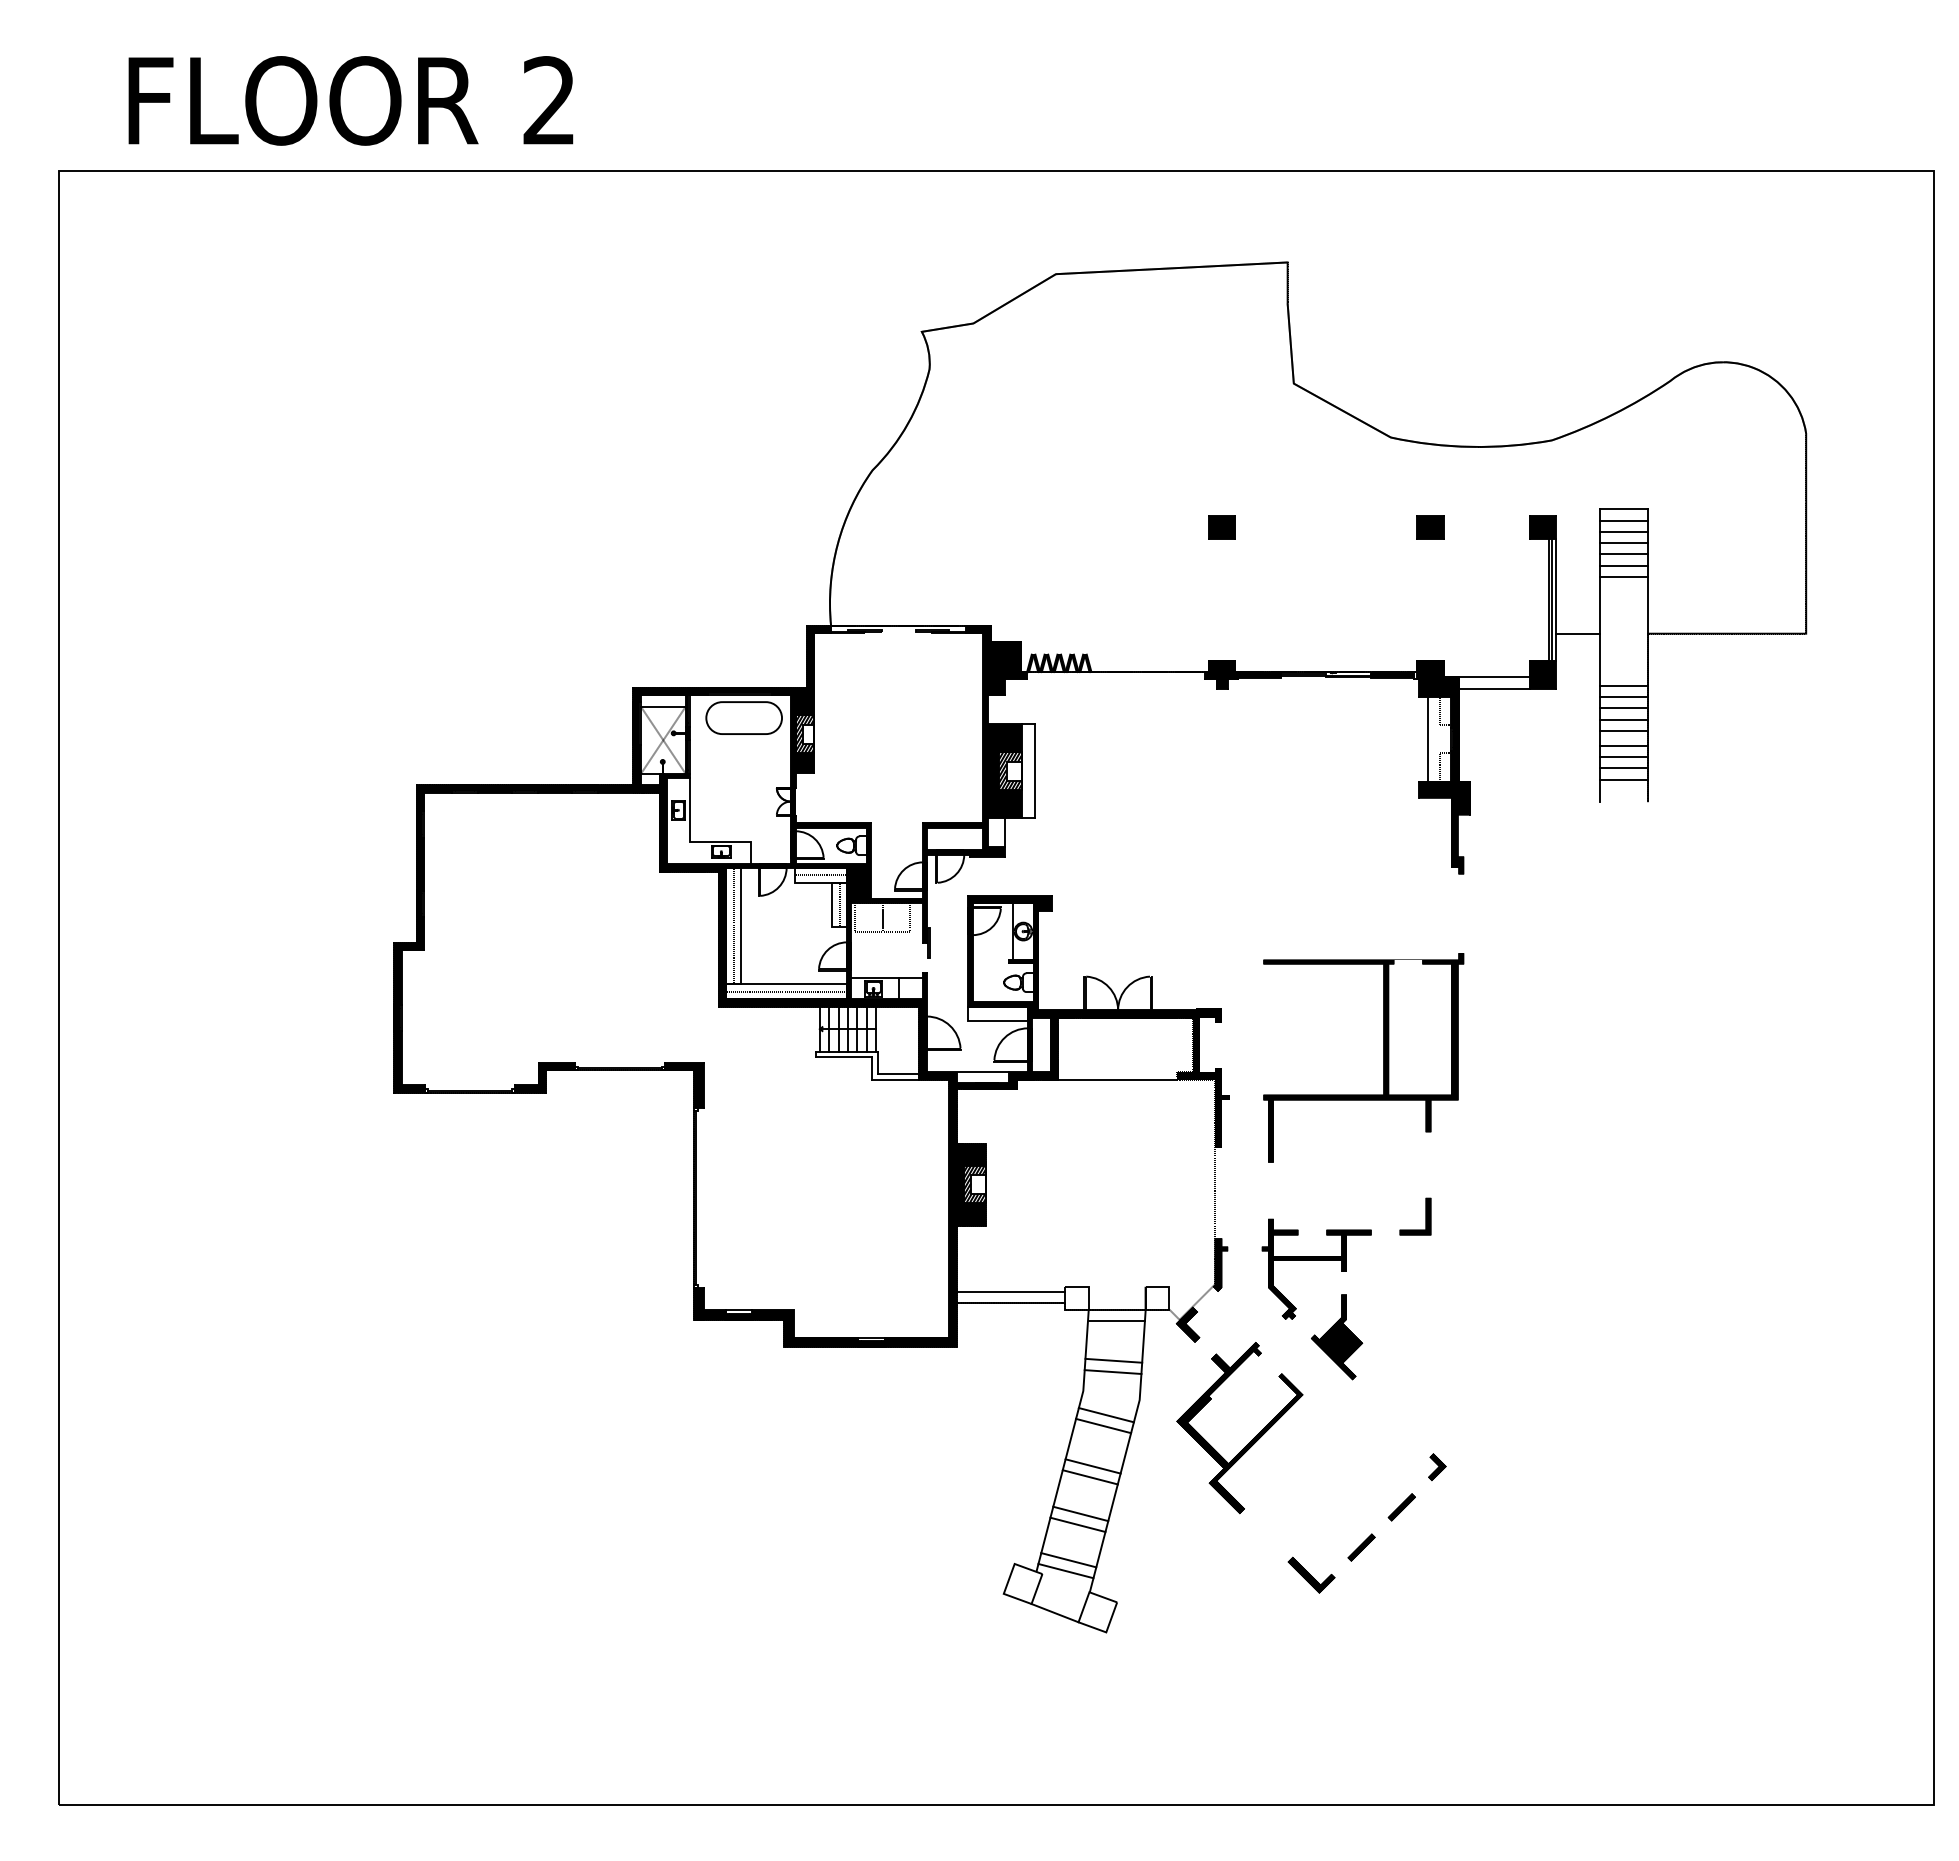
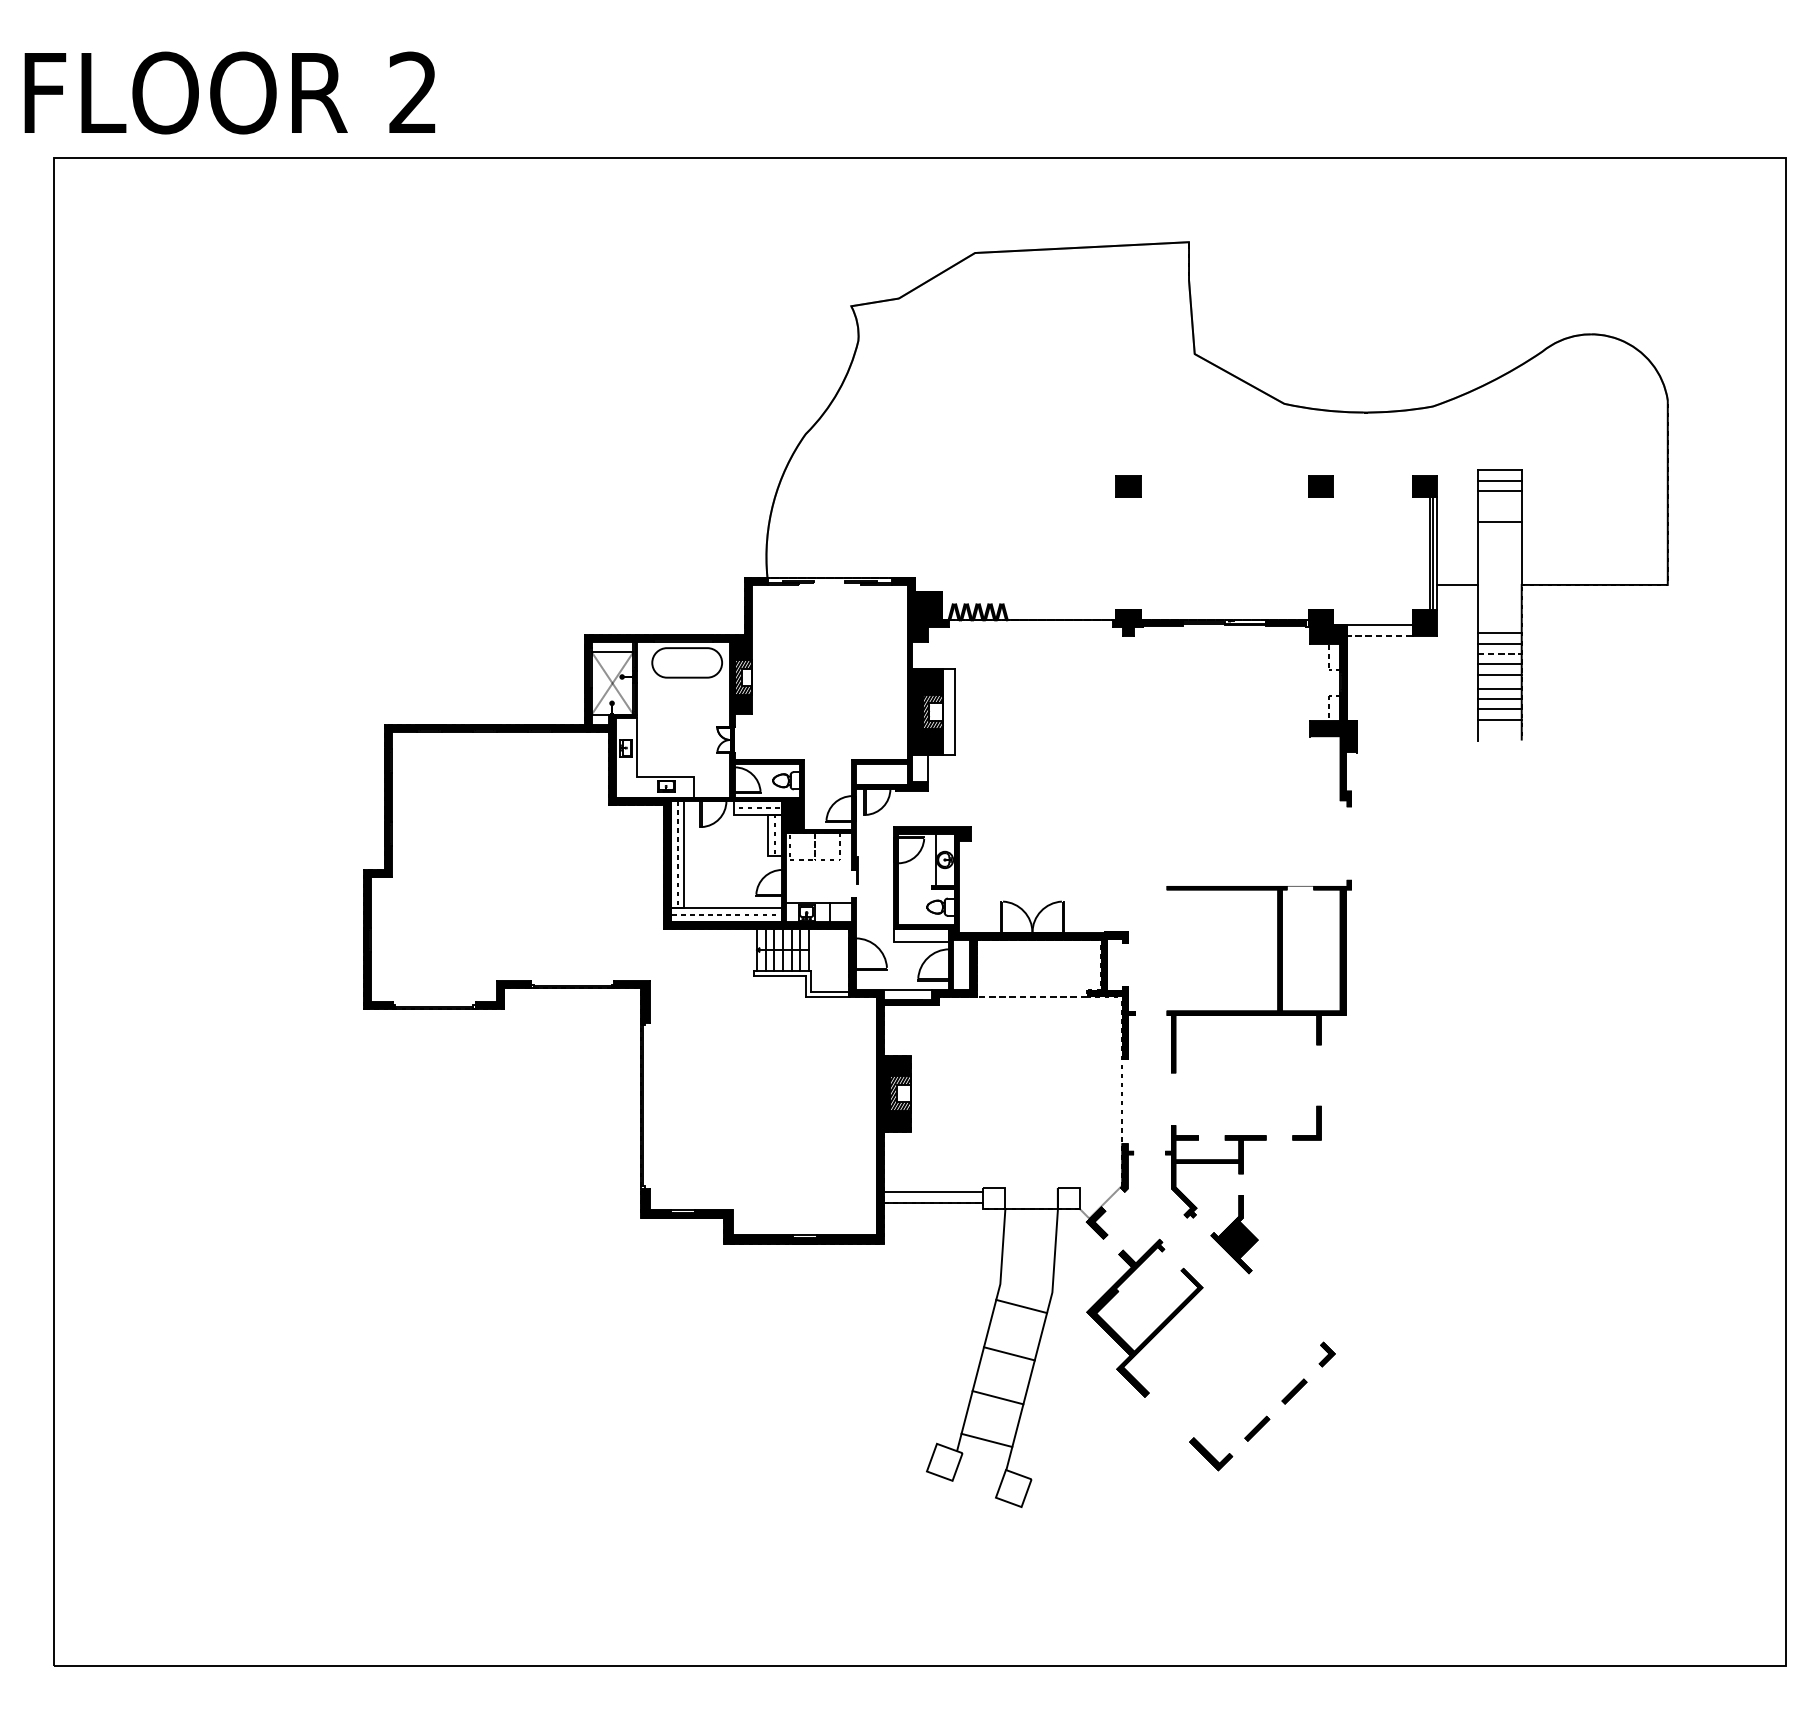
text: (350, 100) -> (229, 92), moved
line: (1624, 543) -> (1500, 501), removed
line: (1624, 554) -> (1500, 511), removed
line: (1624, 576) -> (1500, 532), removed
line: (1494, 688) -> (1379, 635), solid -> dashed
line: (1624, 708) -> (1500, 654), solid -> dashed
line: (1428, 739) -> (1319, 682), removed
line: (1117, 1079) -> (1031, 996), solid -> dashed
line: (1116, 1320) -> (1030, 1219), removed
line: (1113, 1360) -> (1028, 1256), removed
line: (1112, 1371) -> (1027, 1266), removed
line: (1103, 1425) -> (1018, 1316), removed
line: (1089, 1477) -> (1006, 1364), removed
line: (1077, 1524) -> (994, 1407), removed
line: (1065, 1570) -> (983, 1449), removed
line: (1054, 1613) -> (973, 1489), removed

